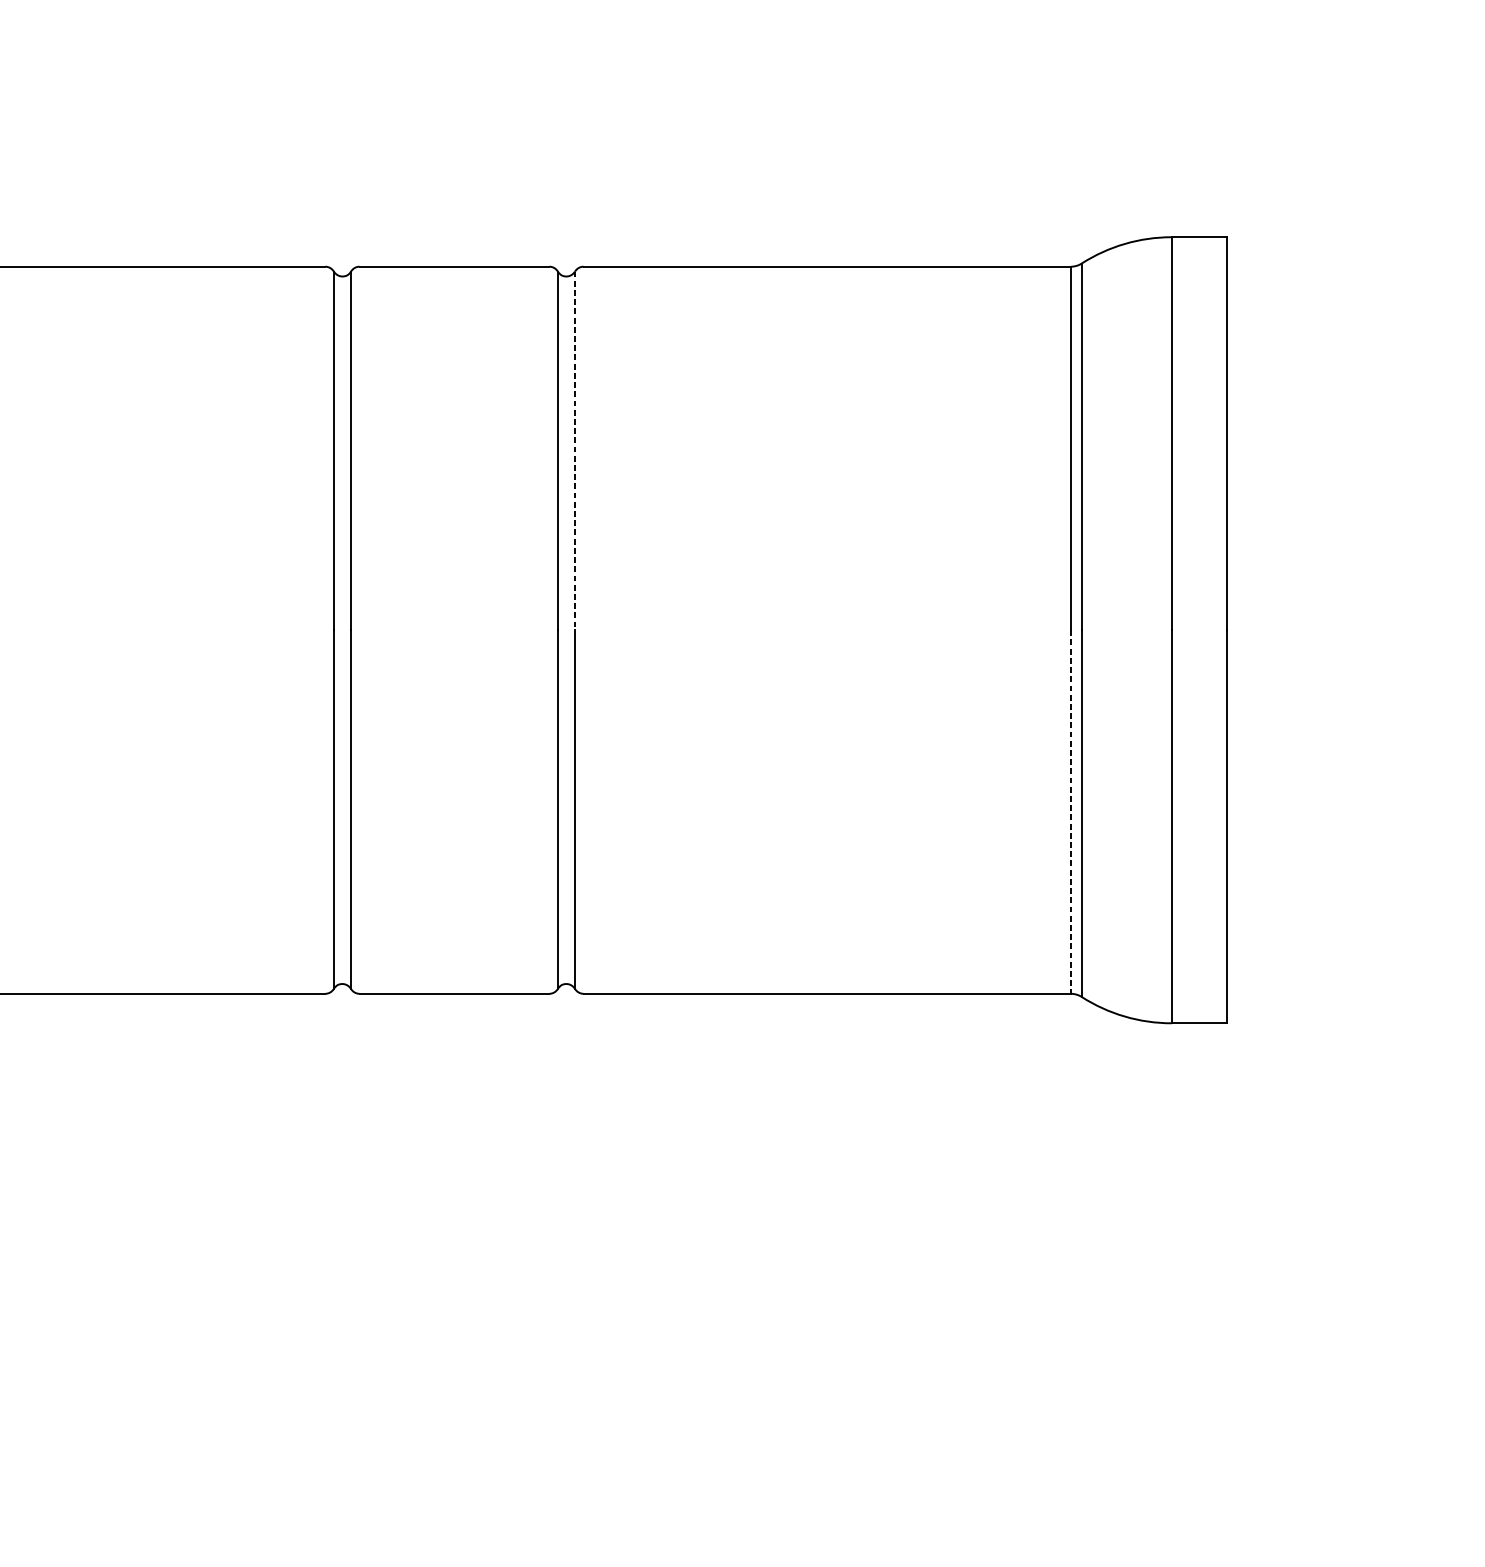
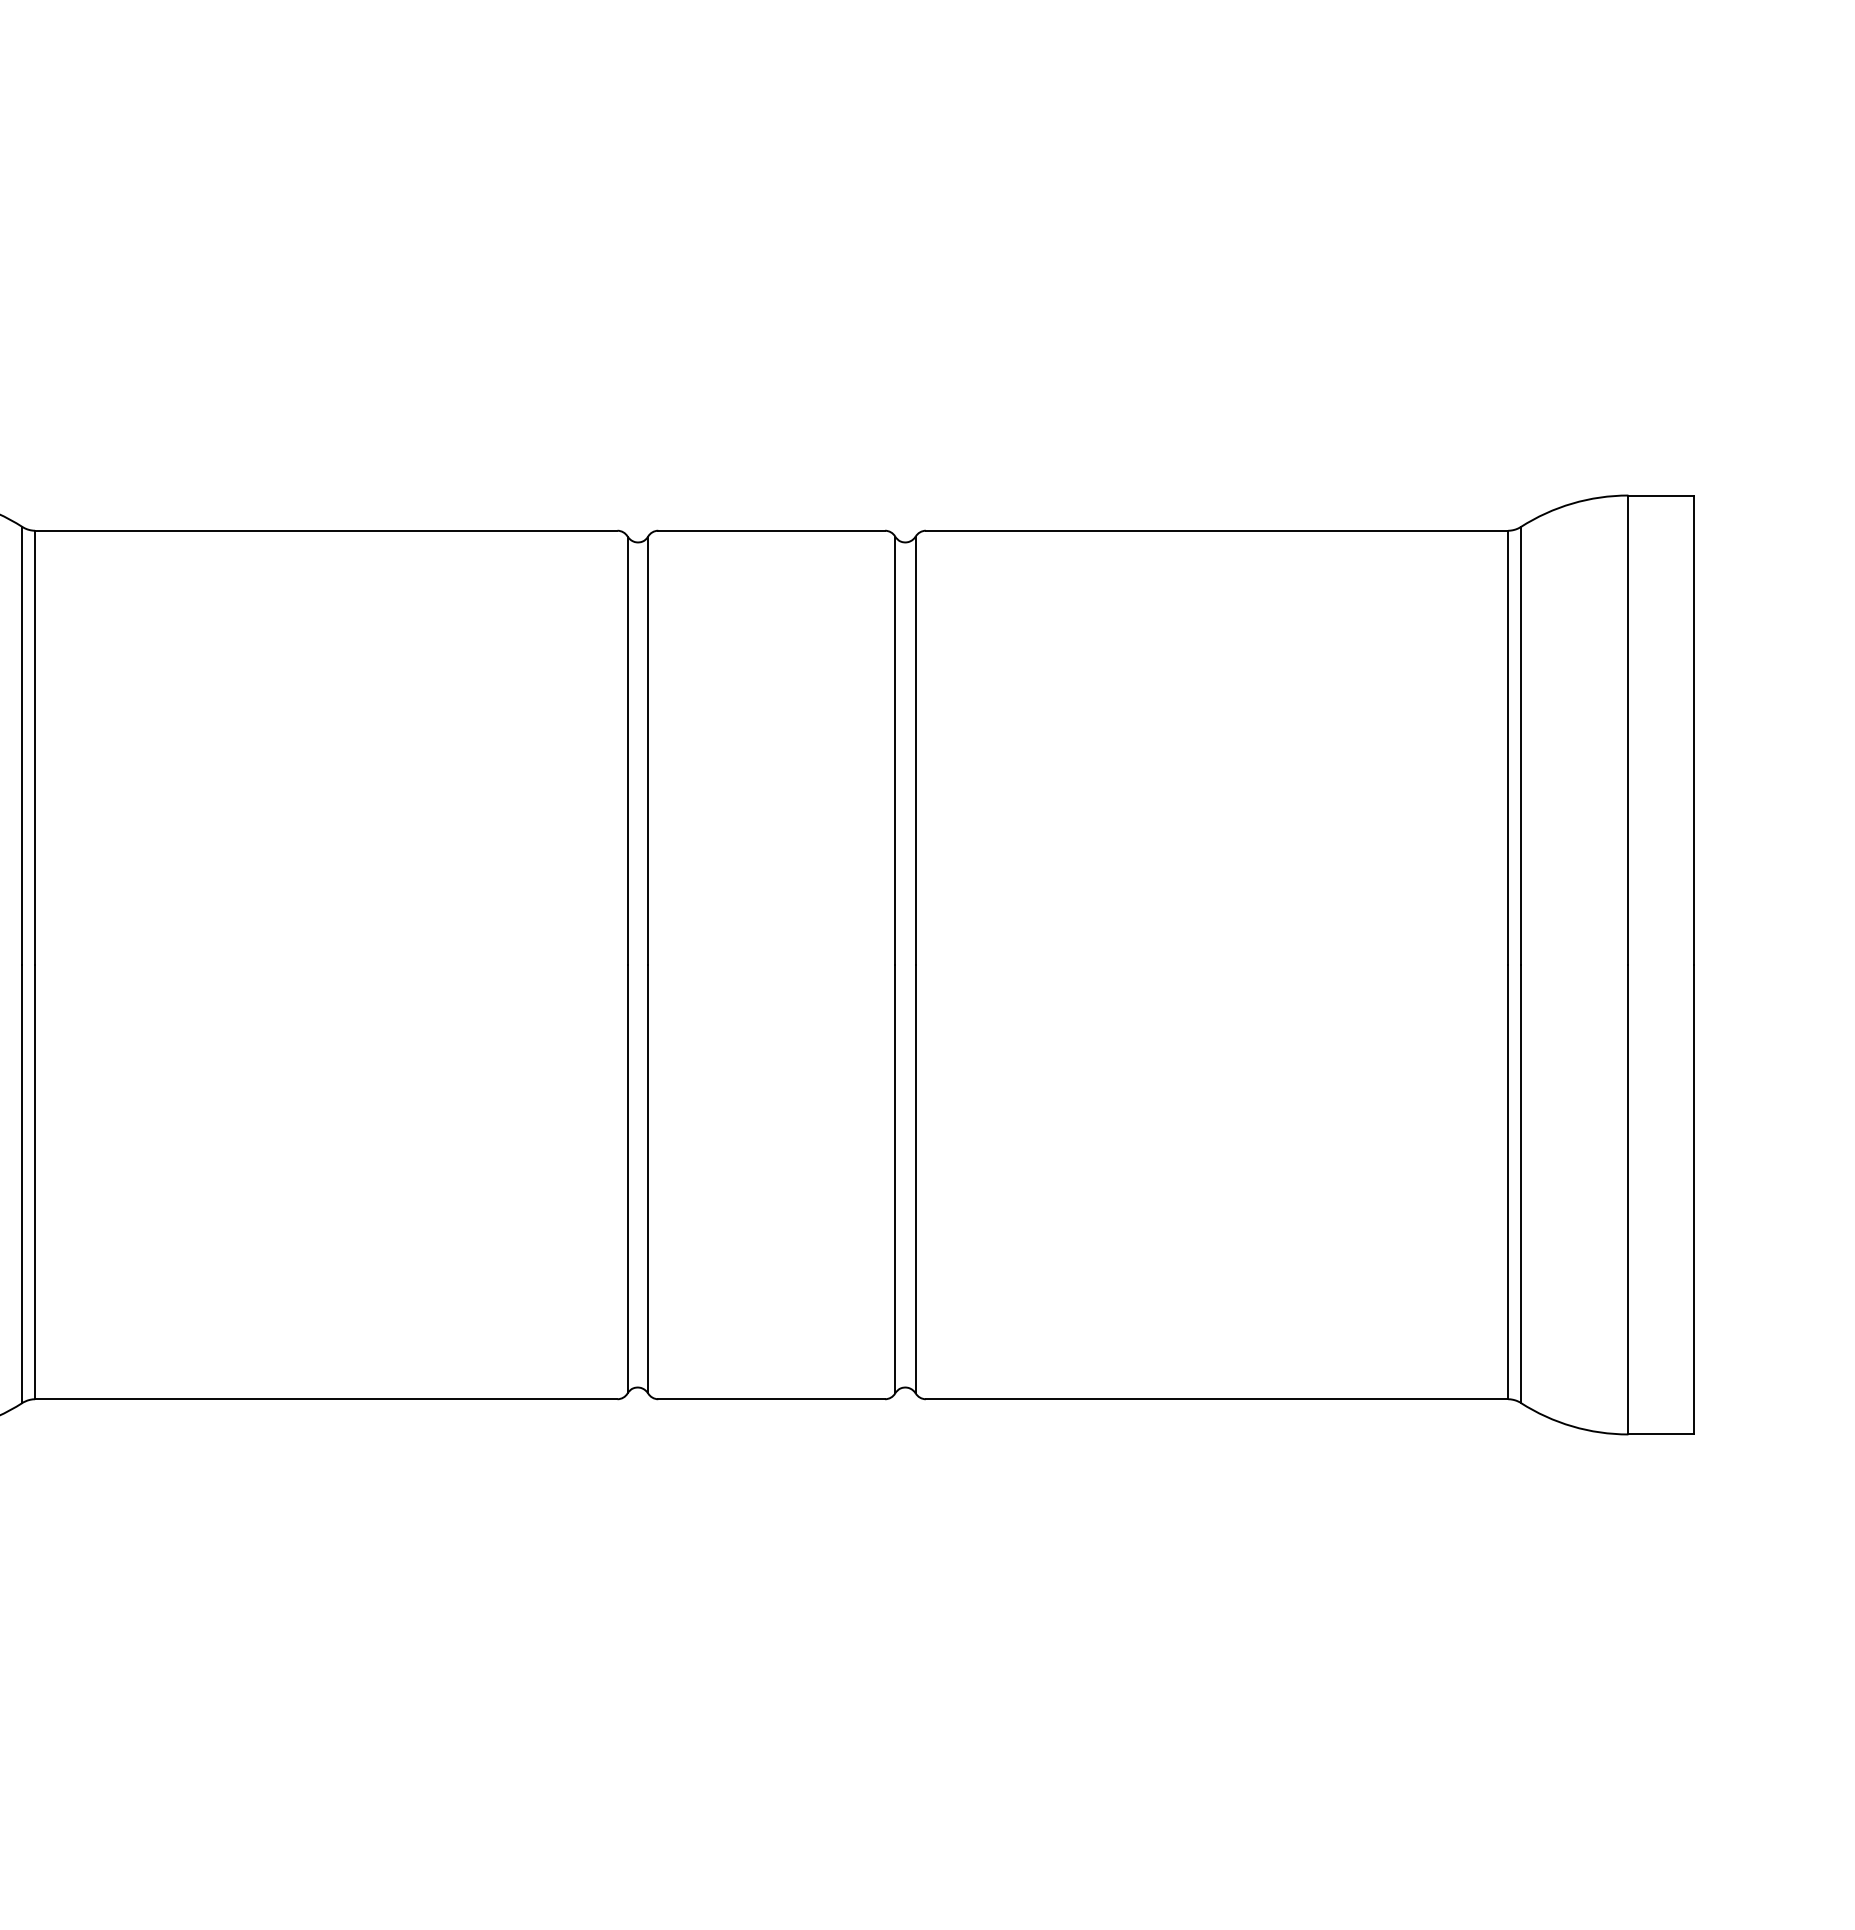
line: (574, 451) -> (915, 751), dashed -> solid
line: (1071, 812) -> (1508, 1182), dashed -> solid

